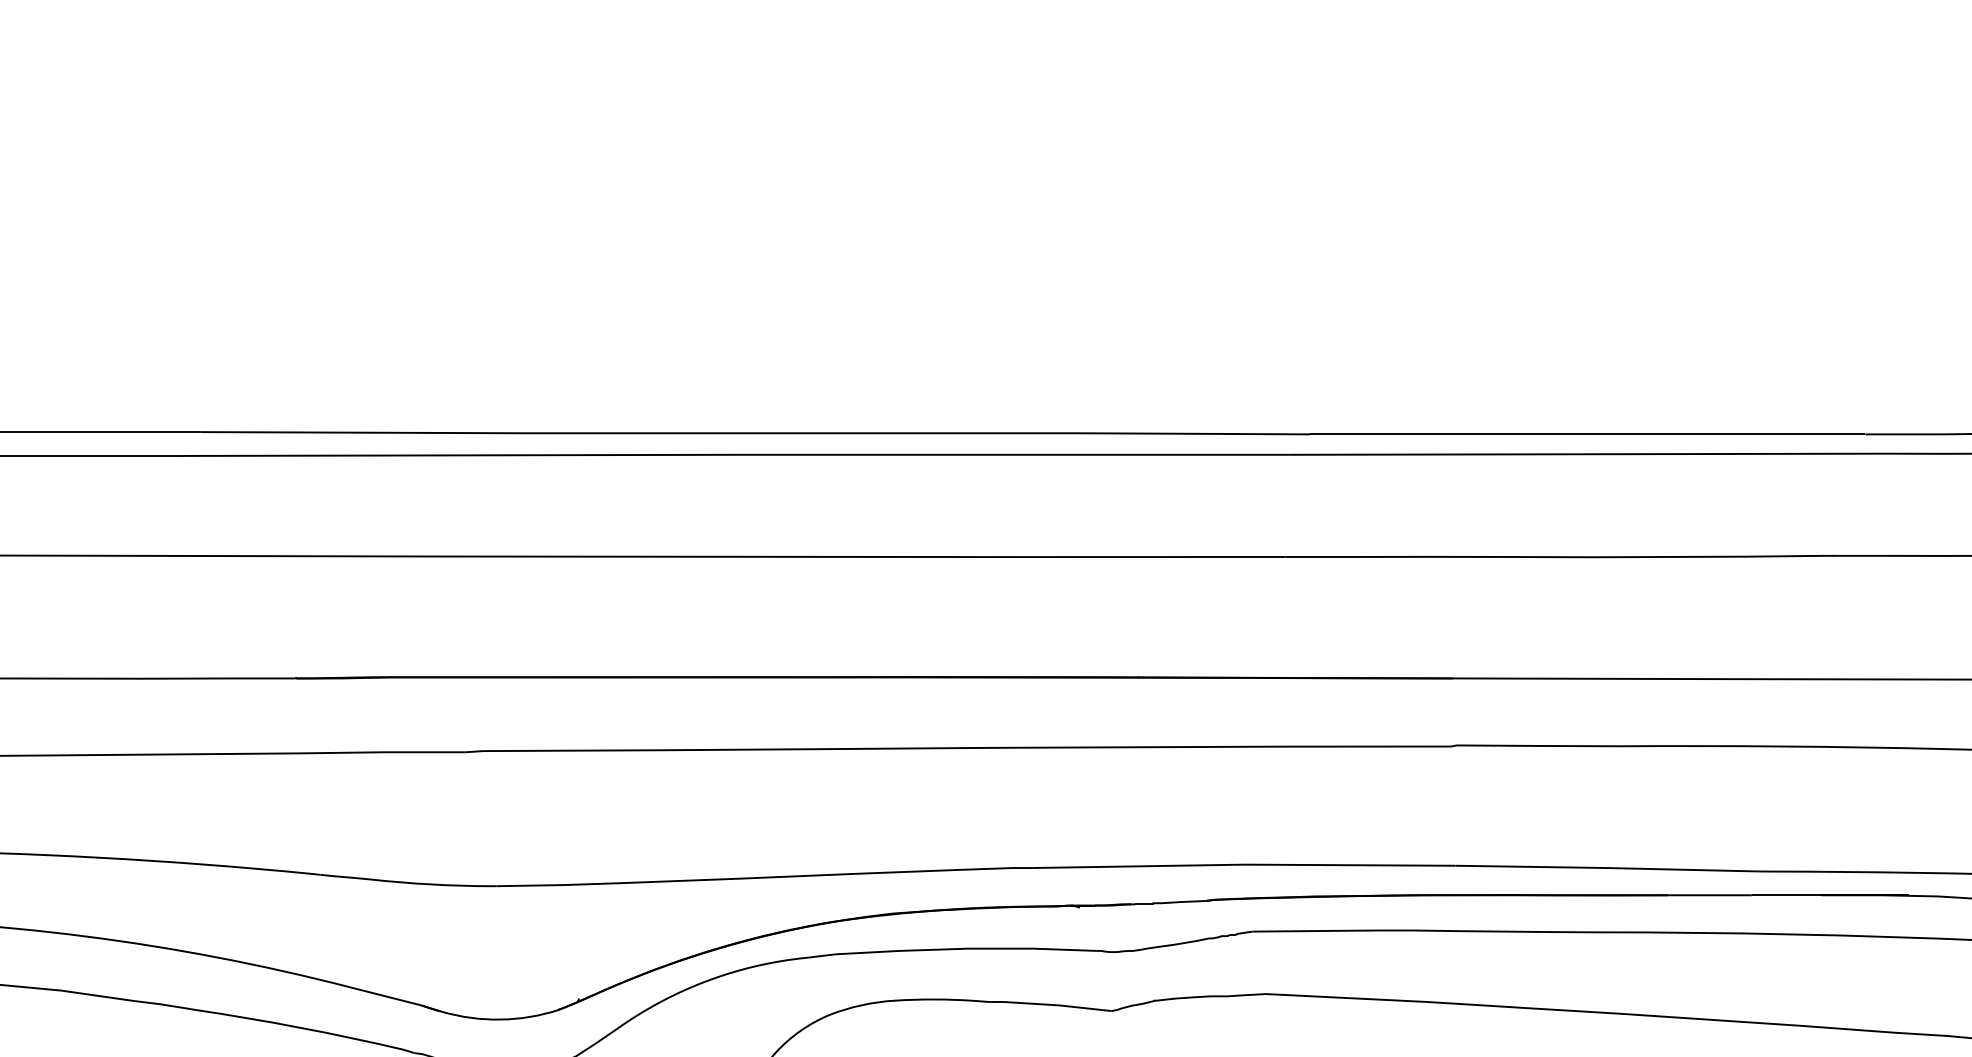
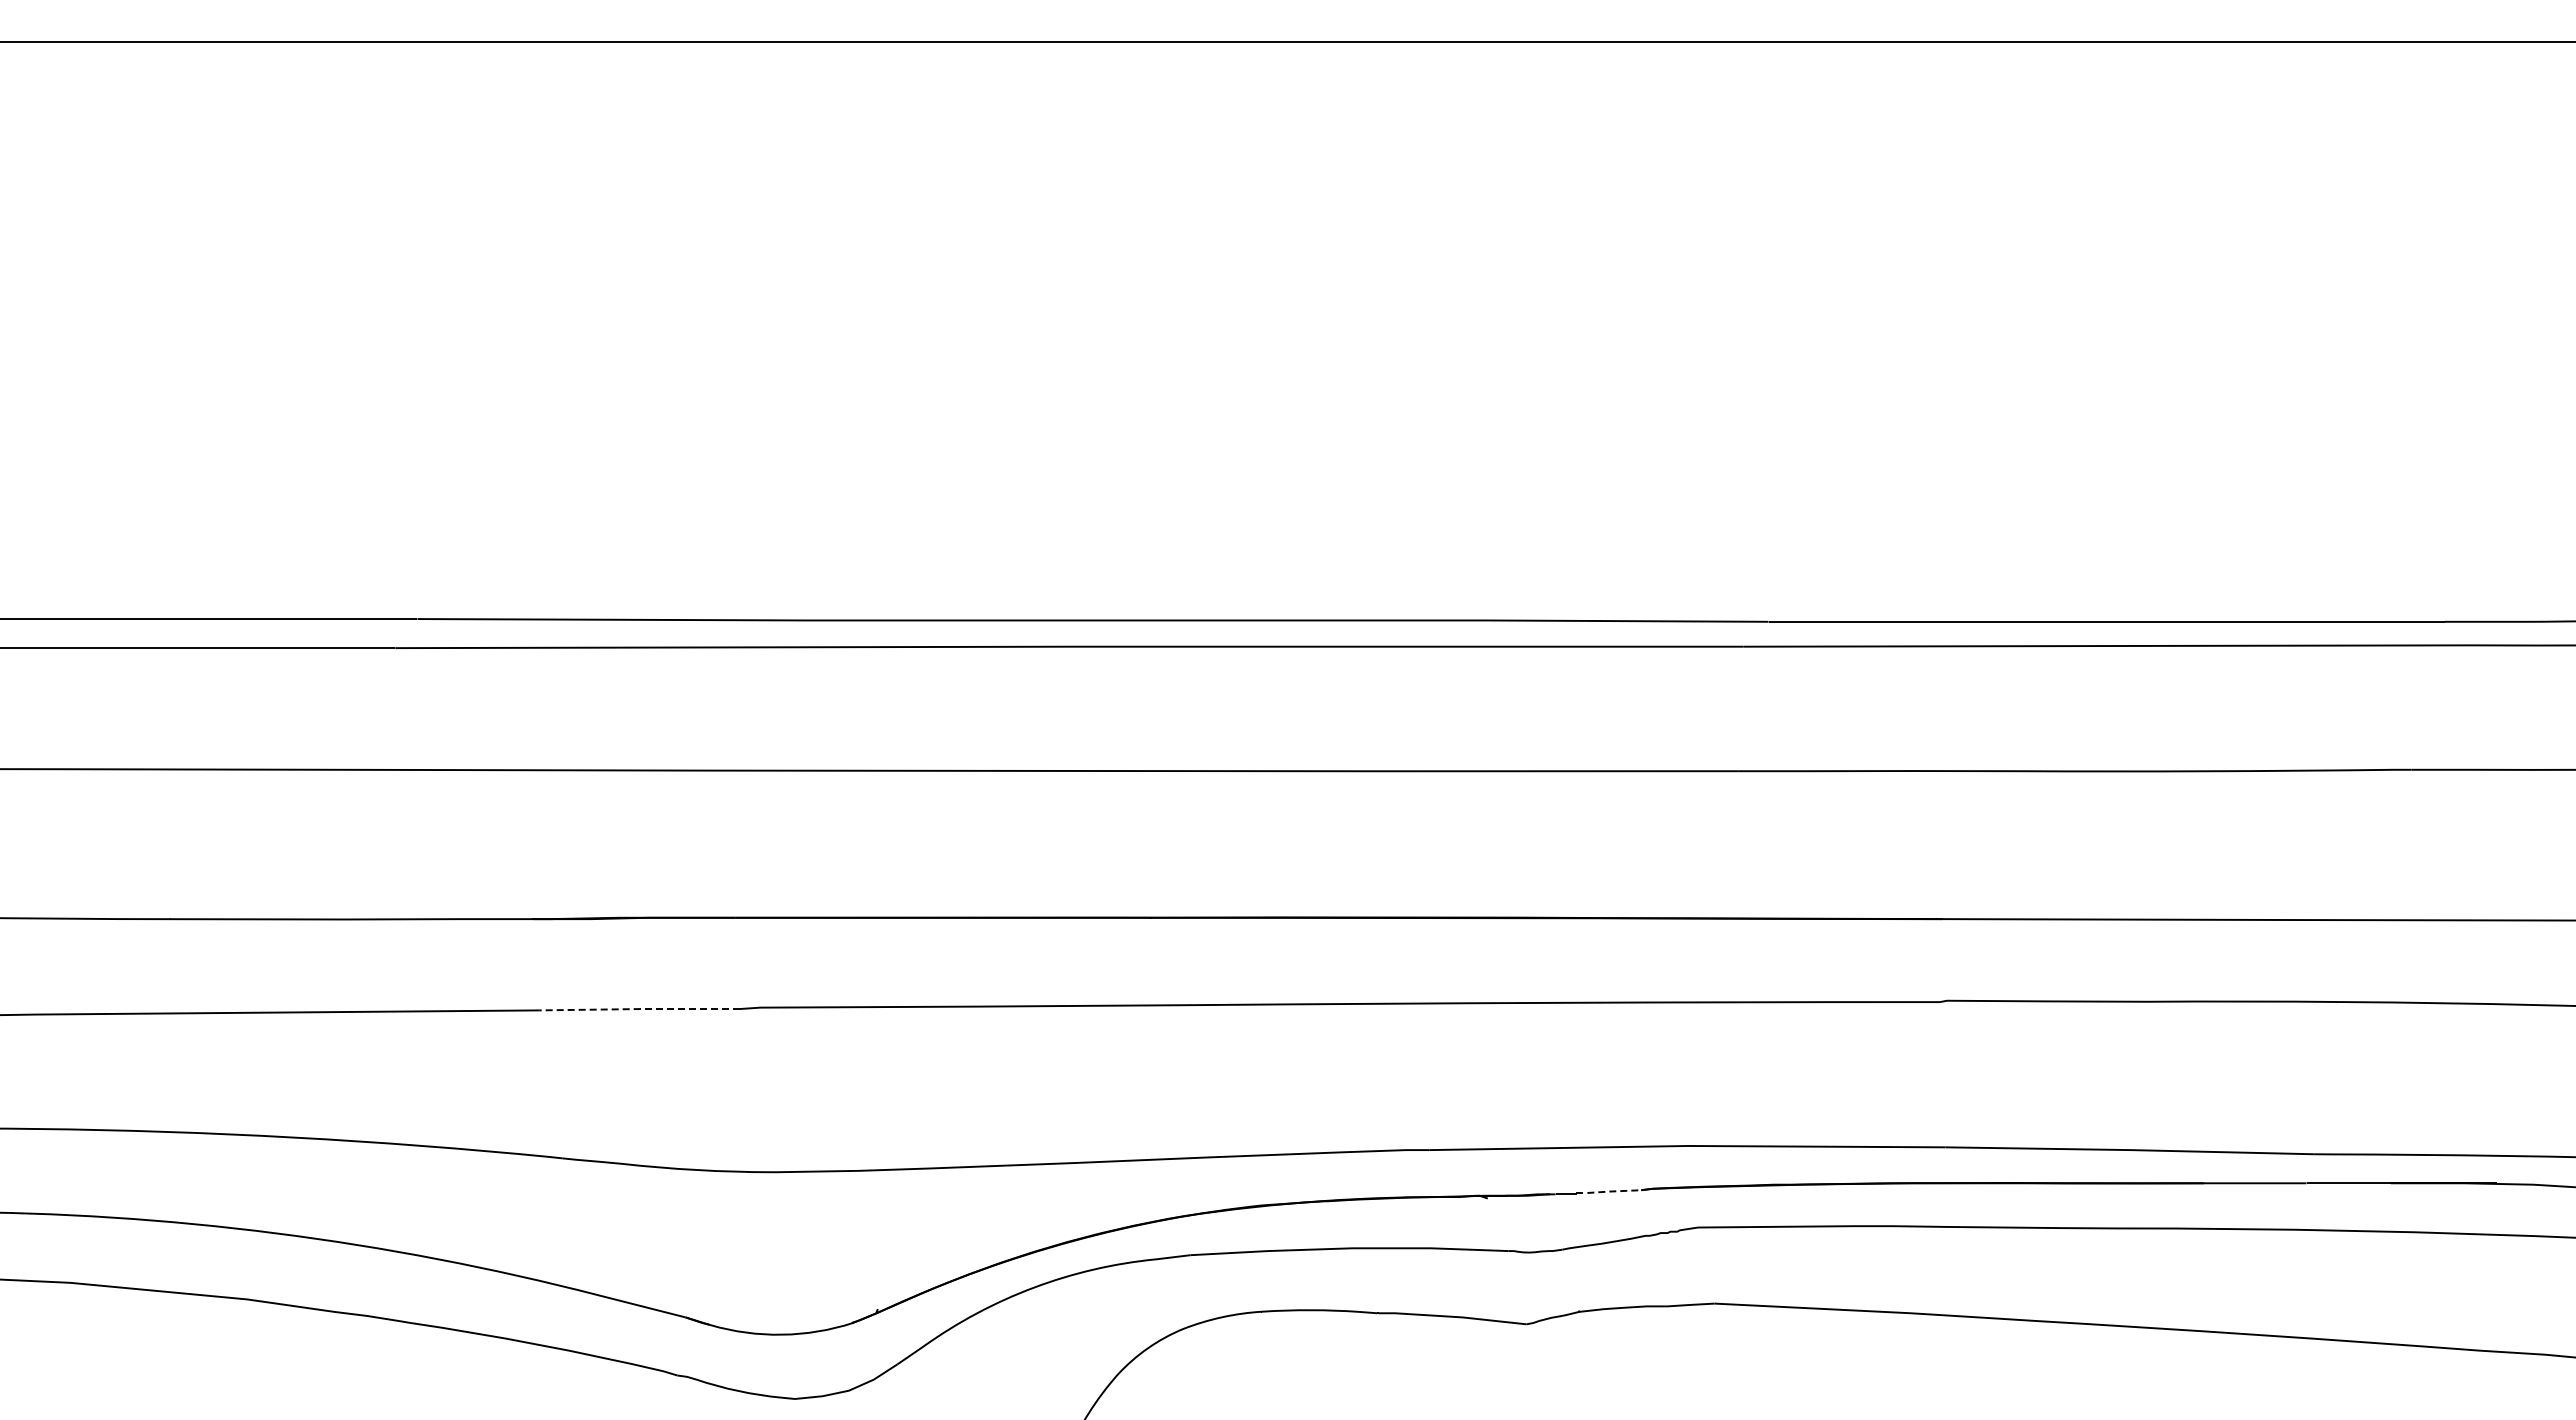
line: (384, 752) -> (640, 1009), solid -> dashed
line: (1178, 902) -> (1608, 1191), solid -> dashed

